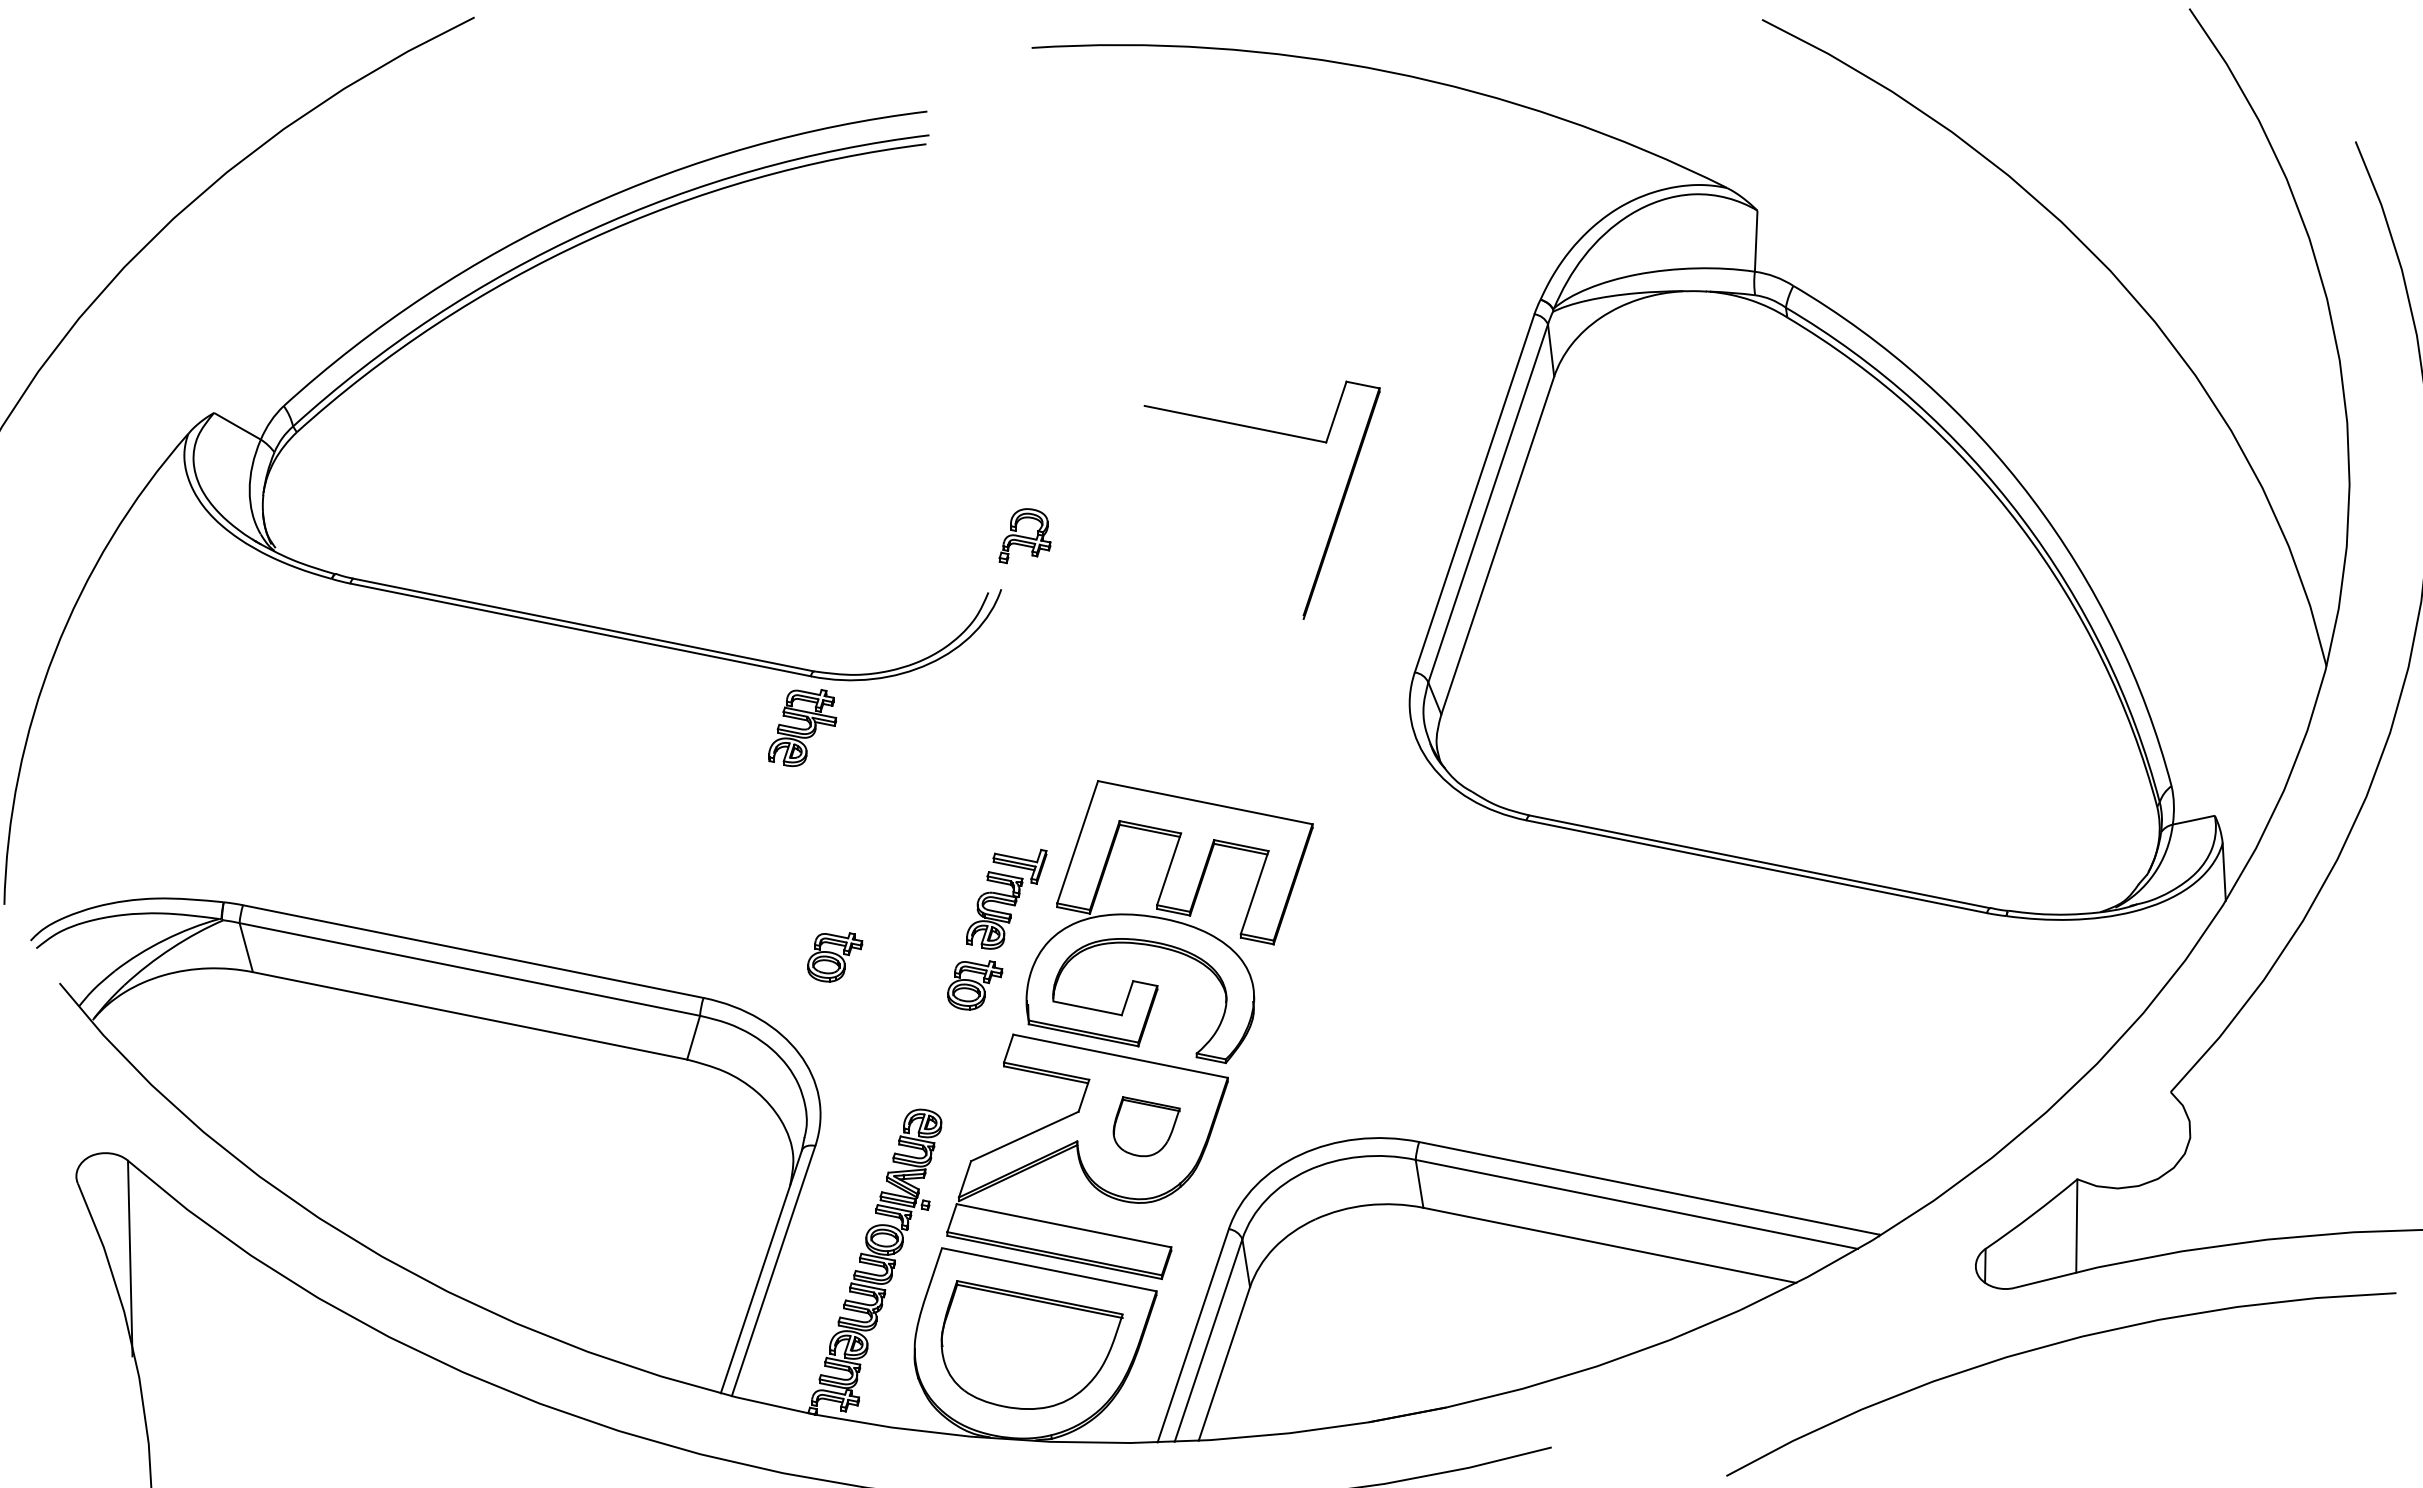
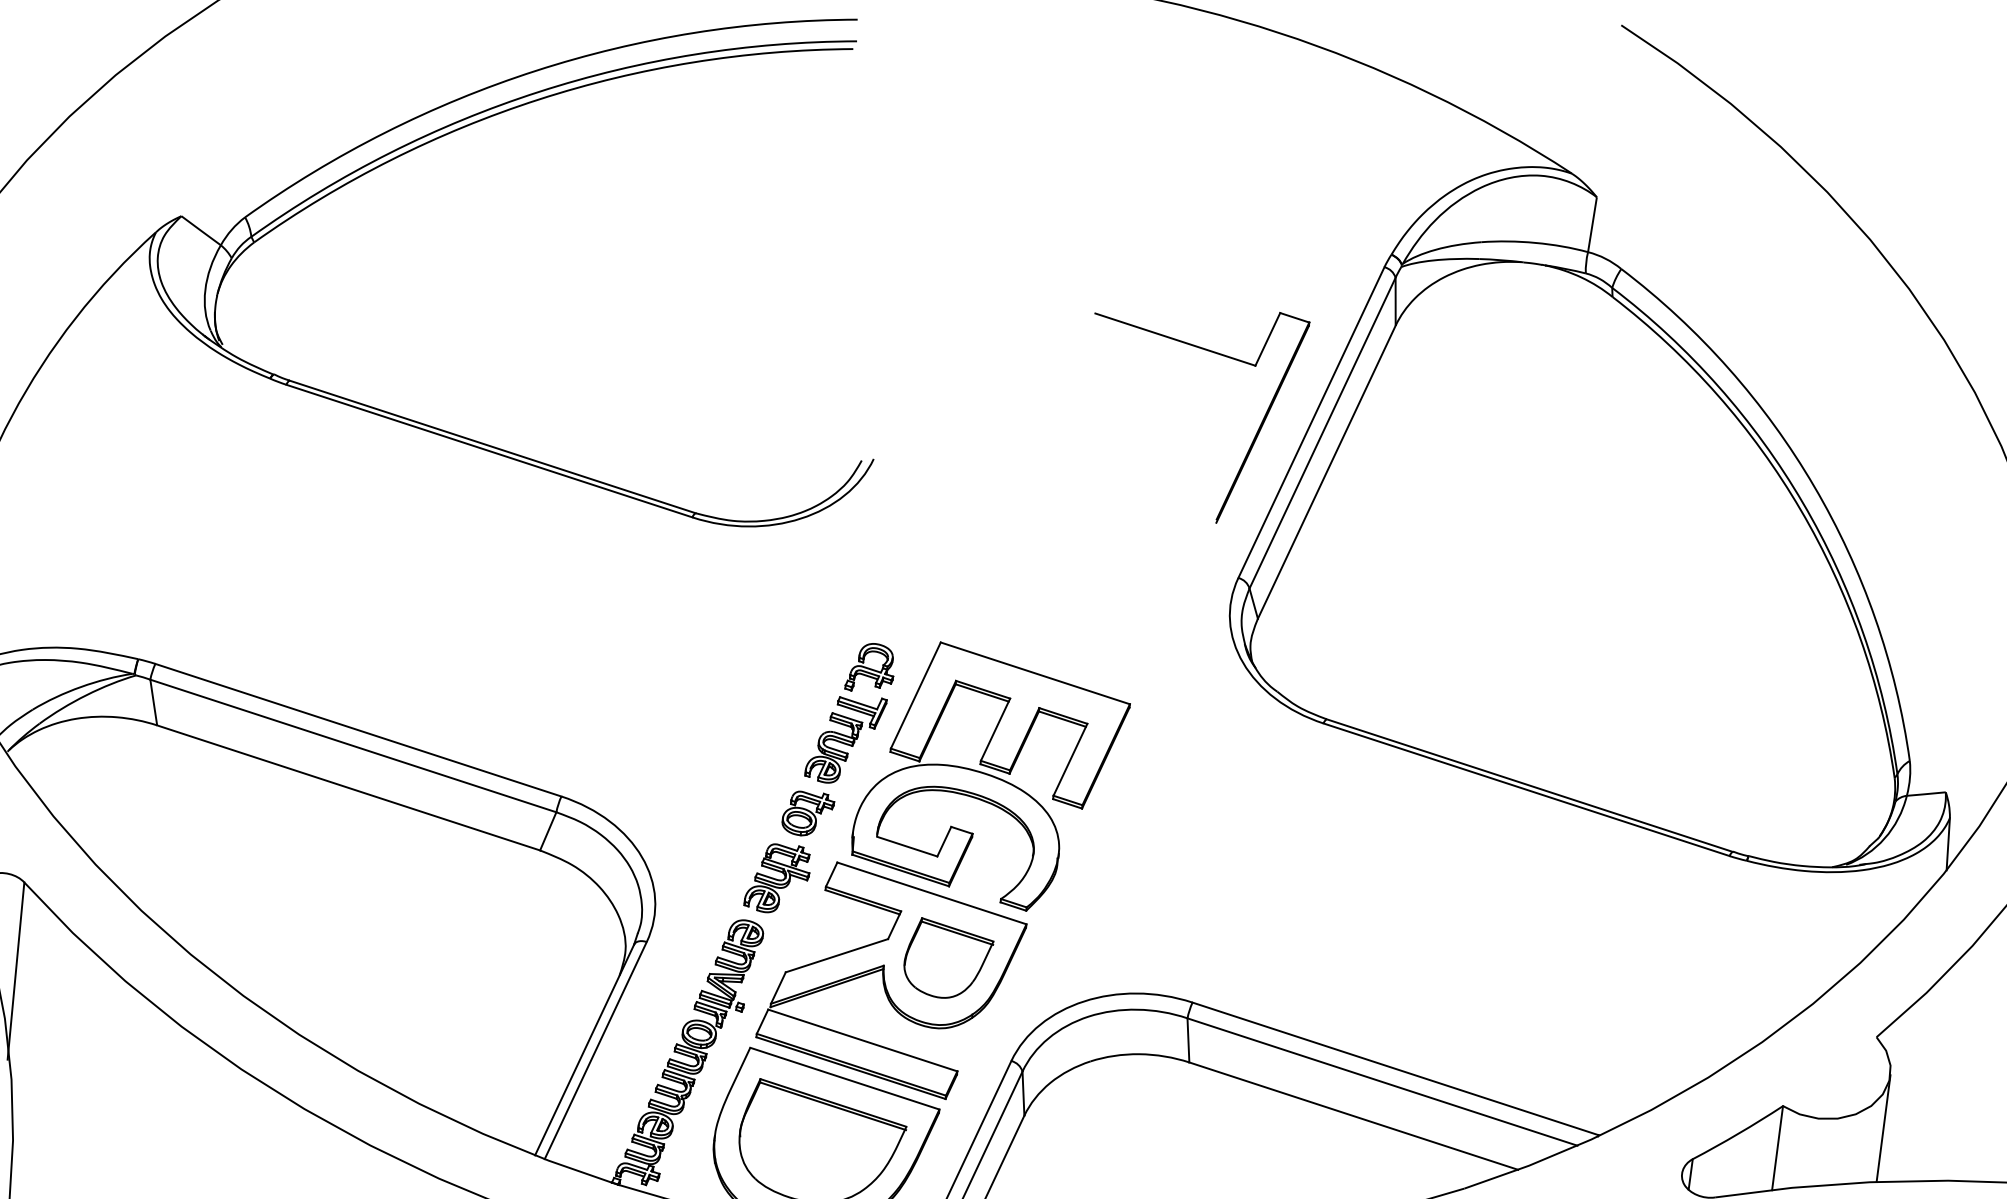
part: (1275, 433) -> (1210, 352), moved
part: (1024, 536) -> (870, 668), moved
part: (802, 728) -> (777, 879), moved
part: (835, 957) -> (684, 773), removed
part: (1146, 1126) -> (947, 959), size x1.43
line: (2189, 1190) -> (1883, 1128), added

